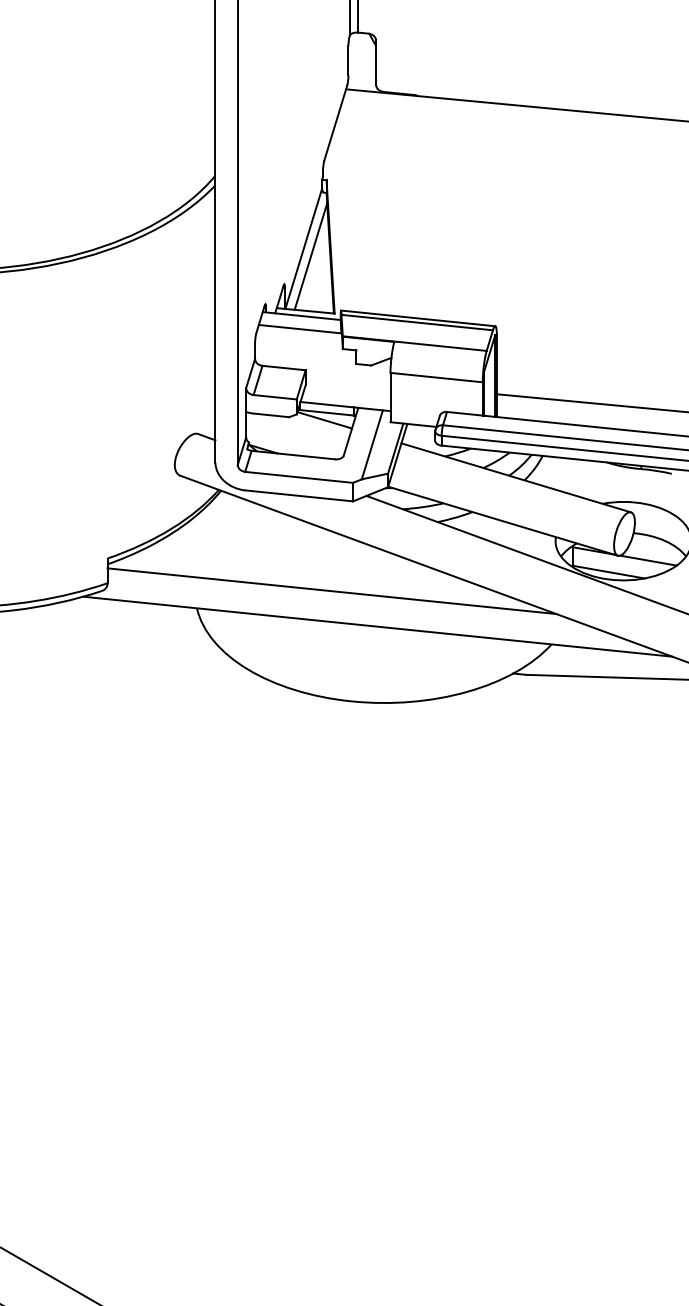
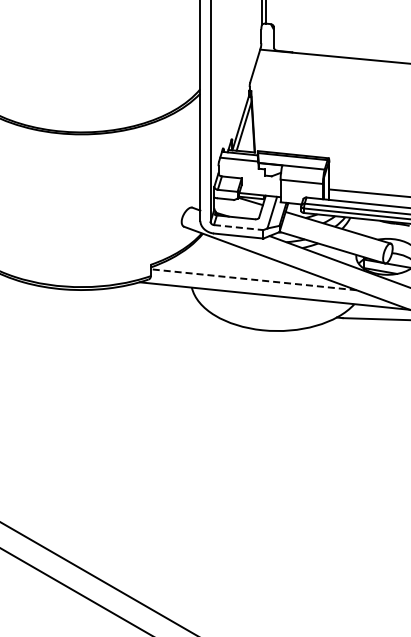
line: (298, 477) -> (238, 227), solid -> dashed
line: (331, 590) -> (253, 279), solid -> dashed

